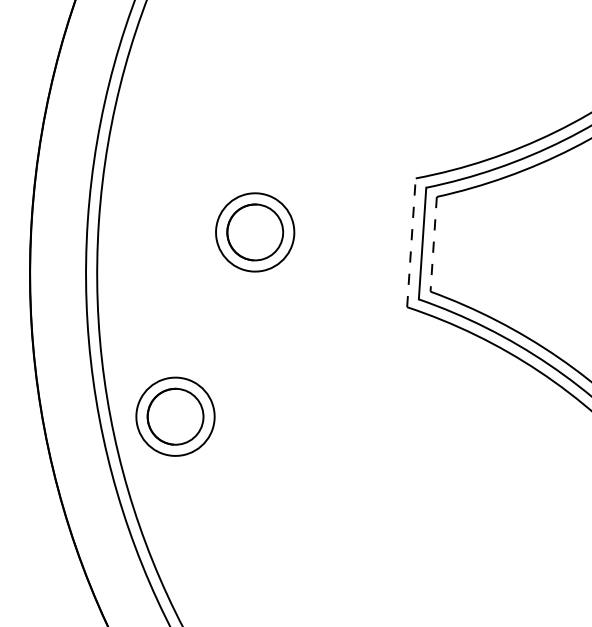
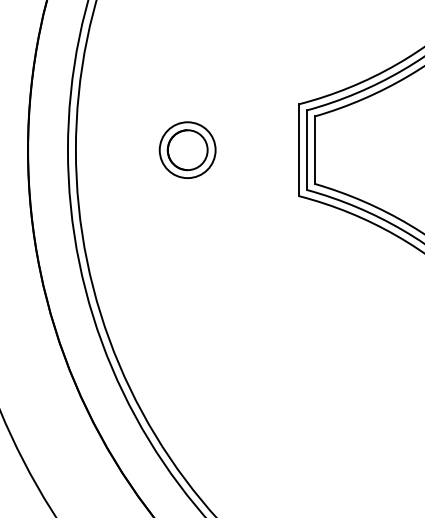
line: (411, 241) -> (299, 149), dashed -> solid
line: (433, 244) -> (315, 150), dashed -> solid
part: (175, 415) -> (139, 284), removed

